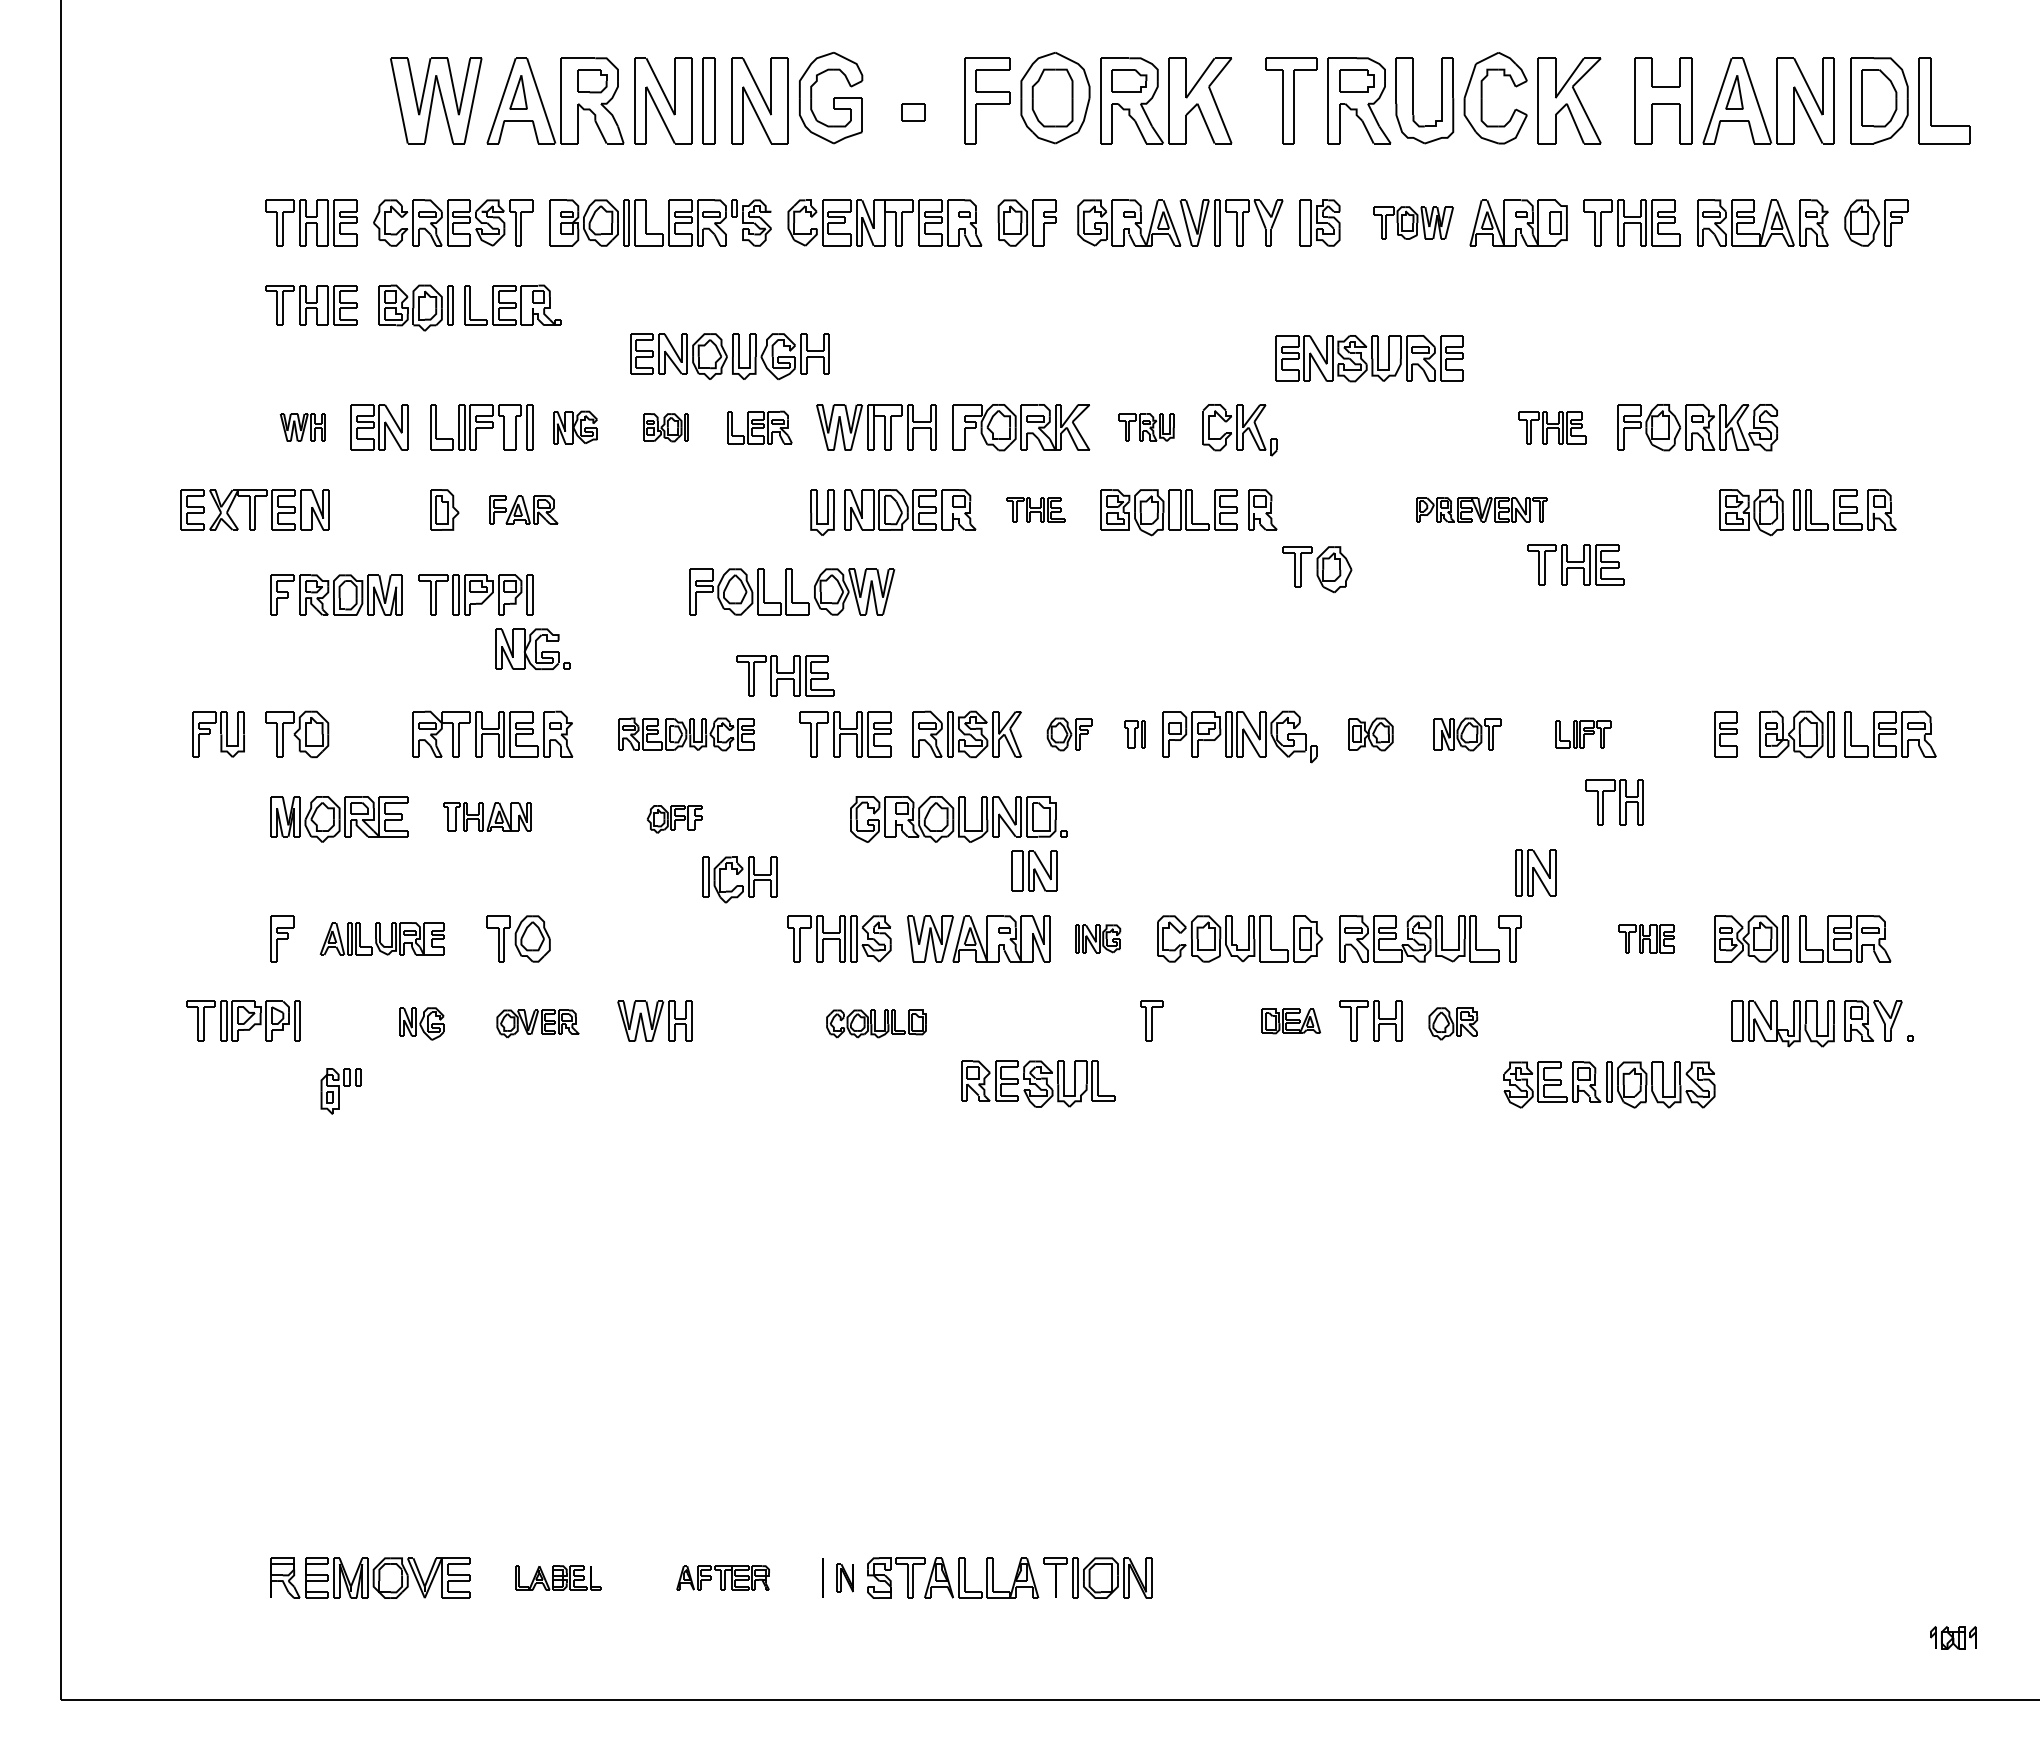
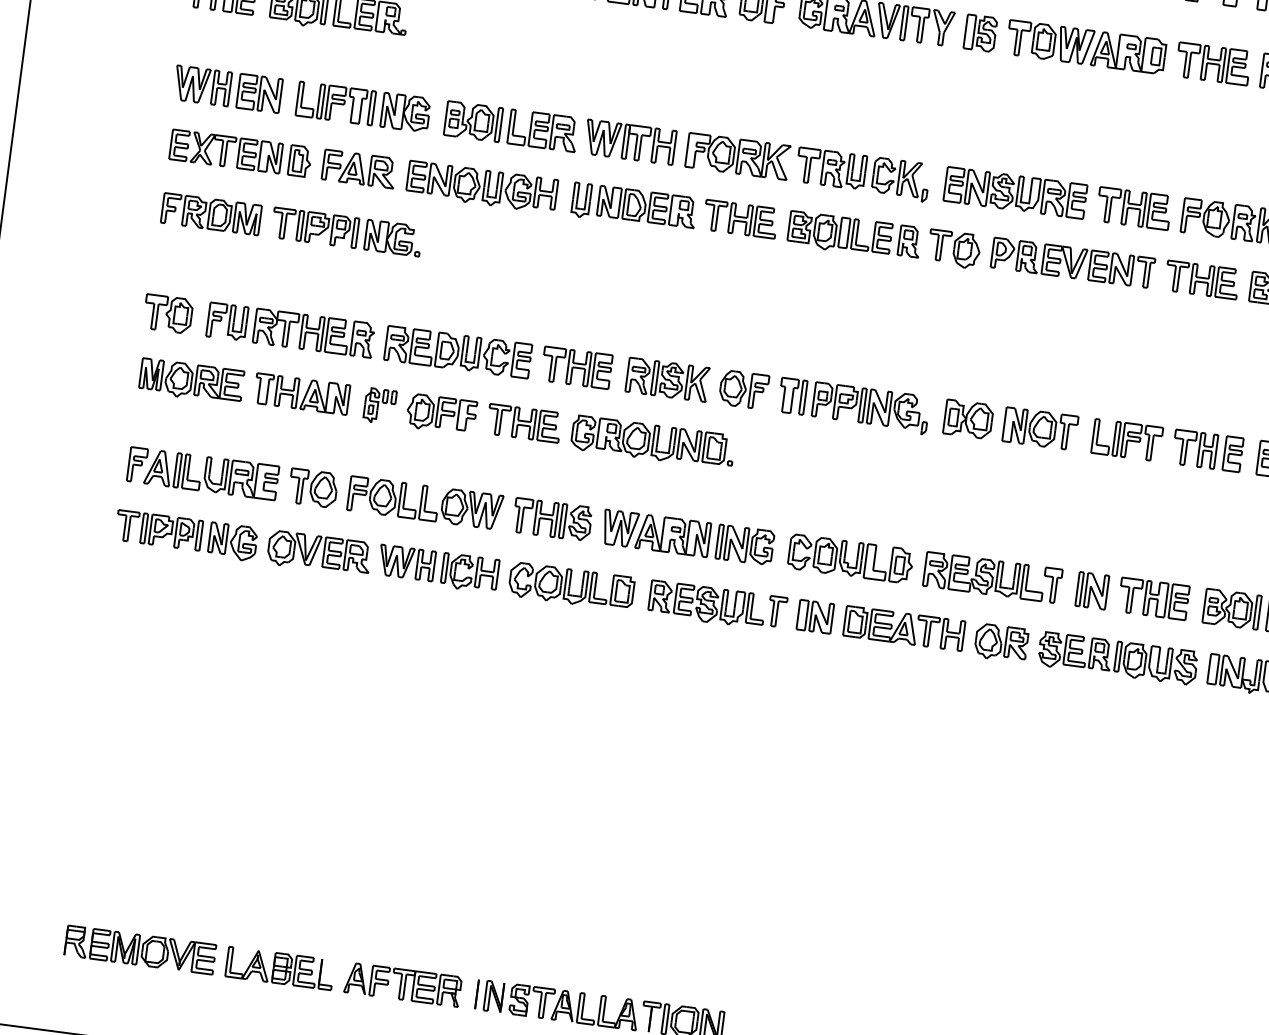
part: (1413, 222) -> (1050, 42), size x1.43
part: (729, 356) -> (481, 187), moved
part: (1369, 358) -> (1015, 192), moved
part: (302, 427) -> (202, 85), size x1.67
part: (575, 427) -> (405, 112), size x1.43
part: (665, 427) -> (472, 121), size x1.67
part: (760, 427) -> (543, 130), size x1.43
part: (1146, 427) -> (831, 168), size x1.67
part: (1552, 427) -> (1133, 208), size x1.43
part: (254, 509) -> (225, 151), moved
part: (523, 509) -> (359, 168), size x1.43
part: (1035, 509) -> (740, 218), size x1.67
part: (1481, 509) -> (1072, 262), size x1.67
part: (1575, 564) -> (1201, 279), moved
part: (1317, 569) -> (954, 249), moved
part: (792, 591) -> (425, 502), moved
part: (532, 648) -> (393, 237), moved
part: (785, 675) -> (524, 423), moved
part: (218, 734) -> (227, 321), moved
part: (686, 734) -> (458, 352), size x1.43
part: (1069, 734) -> (743, 389), size x1.43
part: (1134, 734) -> (792, 396), size x1.67
part: (1370, 734) -> (968, 419), size x1.43
part: (1467, 734) -> (1040, 428), size x1.43
part: (1583, 734) -> (1126, 440), size x1.67
part: (1614, 802) -> (1194, 449), moved
part: (487, 816) -> (302, 393), size x1.43
part: (674, 819) -> (441, 414), size x1.67
part: (1034, 870) -> (815, 616), moved
part: (1535, 872) -> (1091, 590), moved
part: (739, 879) -> (469, 572), moved
part: (381, 938) -> (211, 474), size x1.43
part: (1097, 938) -> (744, 544), size x1.67
part: (1646, 938) -> (1153, 598), size x1.67
part: (243, 1020) -> (159, 529), moved
part: (1291, 1021) -> (881, 625), size x1.67
part: (421, 1023) -> (232, 541), size x1.43
part: (537, 1023) -> (319, 553), size x1.67
part: (876, 1023) -> (571, 586), size x1.67
part: (1453, 1023) -> (1001, 642), size x1.43
part: (1038, 1083) -> (707, 604), moved
part: (1609, 1084) -> (1117, 658), moved
part: (340, 1091) -> (379, 406), moved
part: (557, 1577) -> (279, 967), size x1.67
part: (722, 1577) -> (402, 984), size x1.67
part: (845, 1577) -> (494, 996), size x1.43

